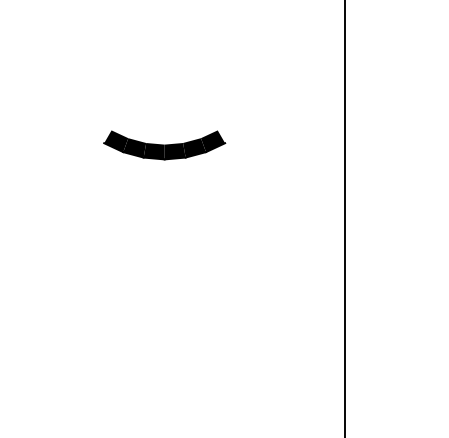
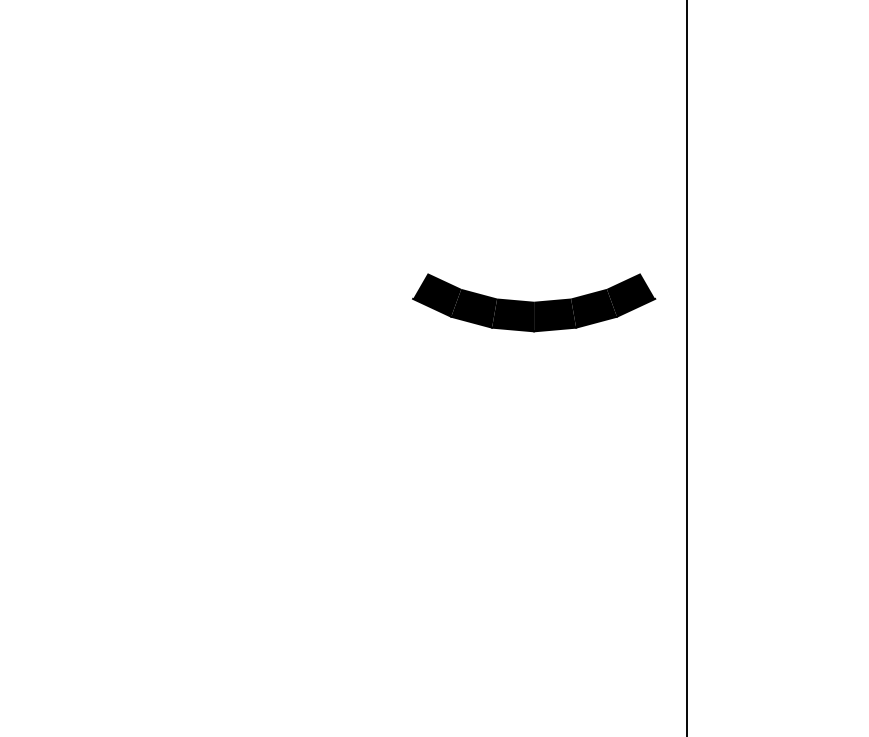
part: (164, 145) -> (533, 303), moved

